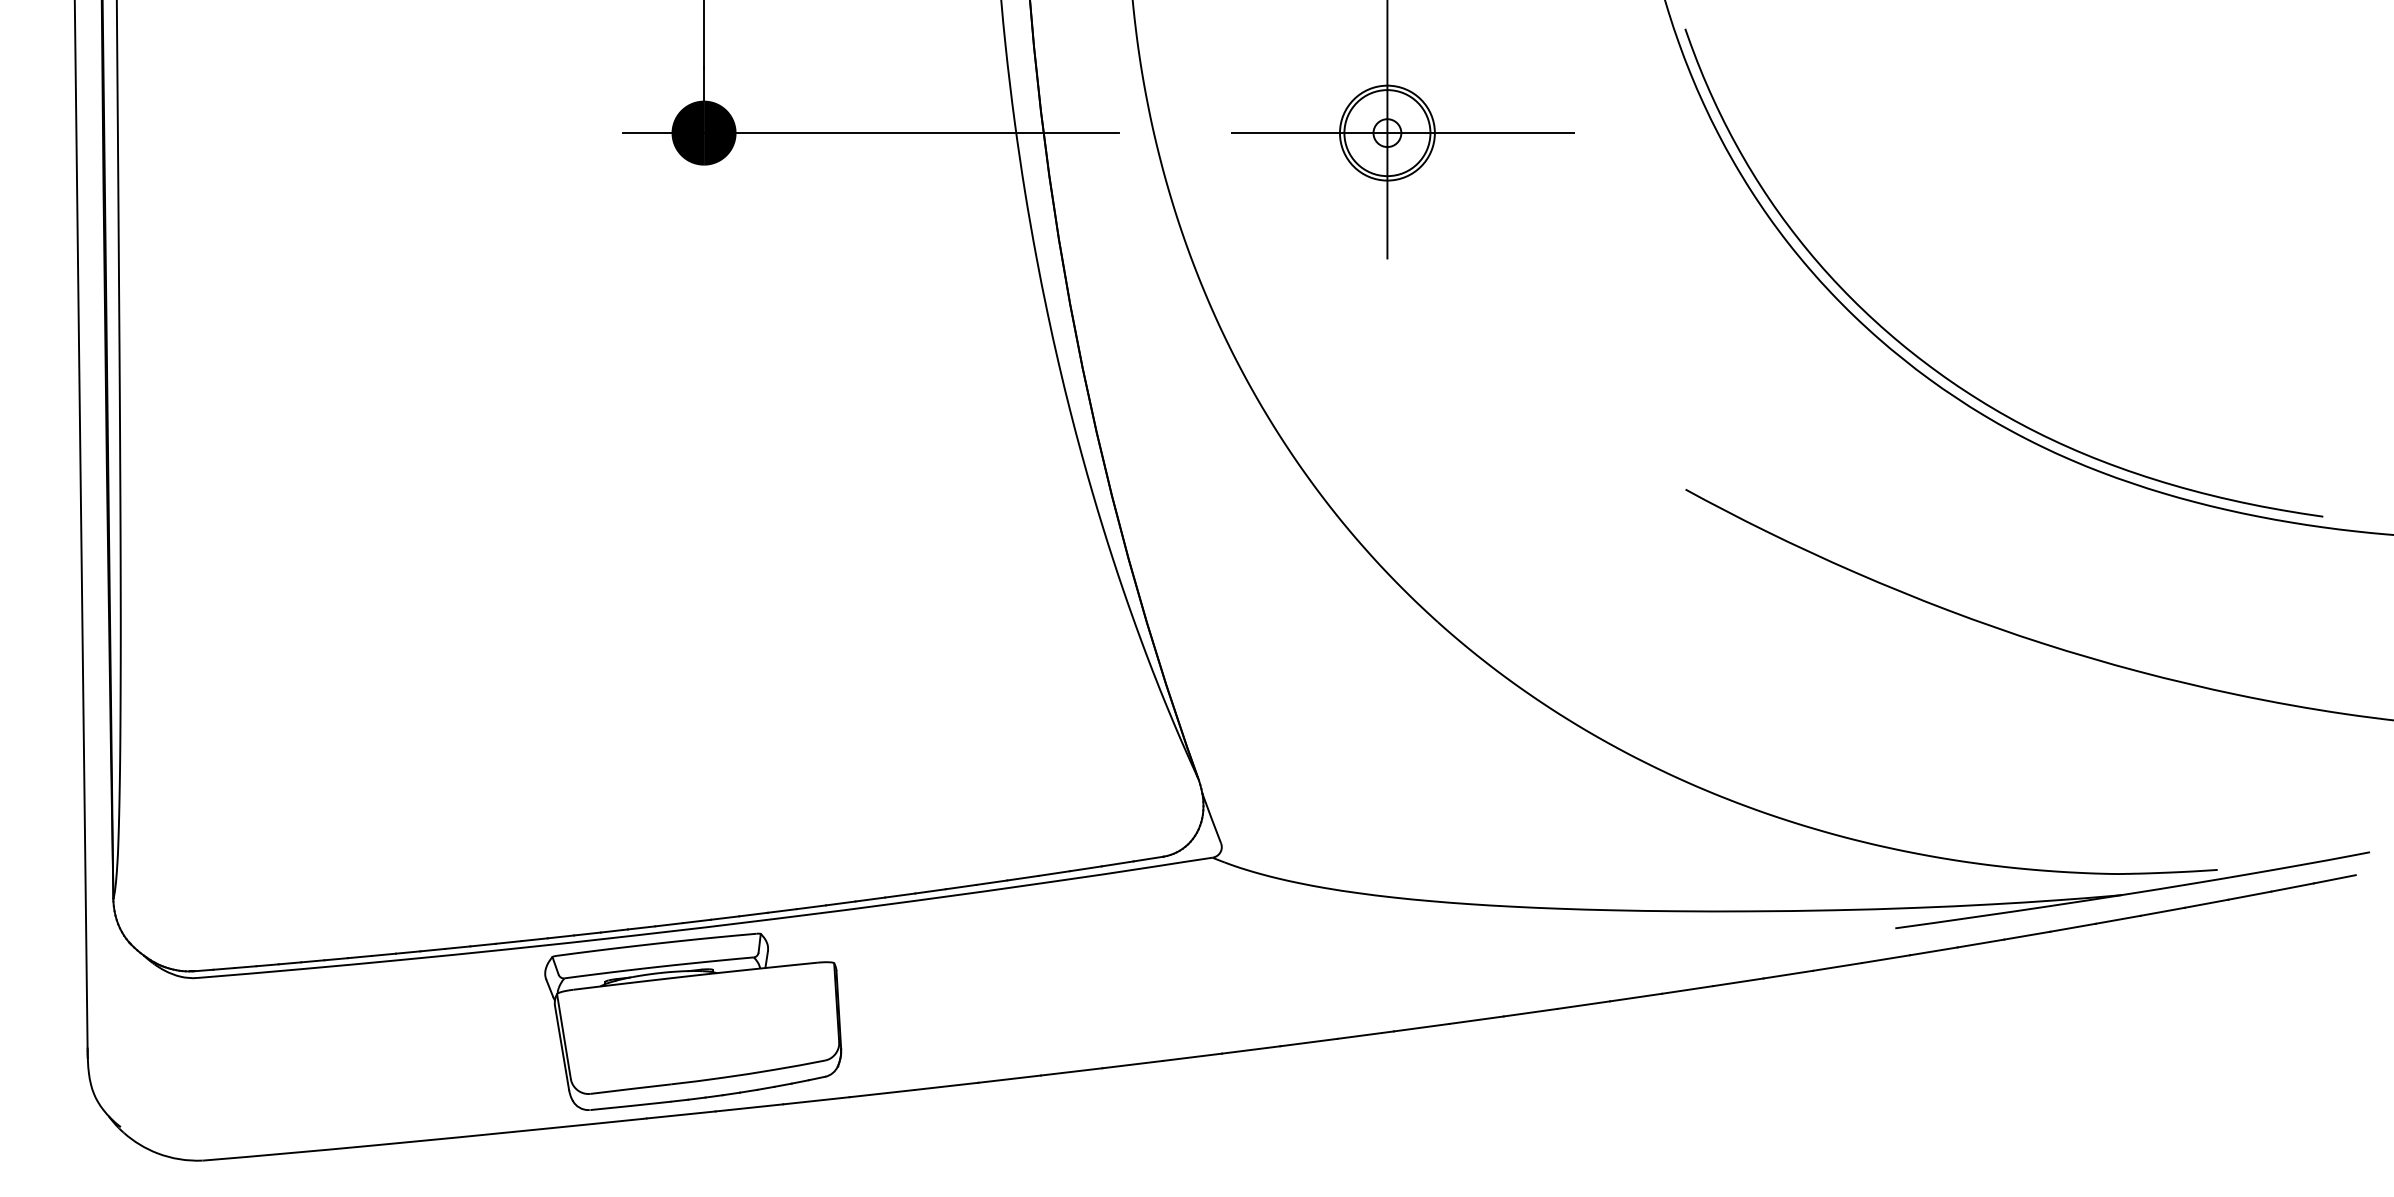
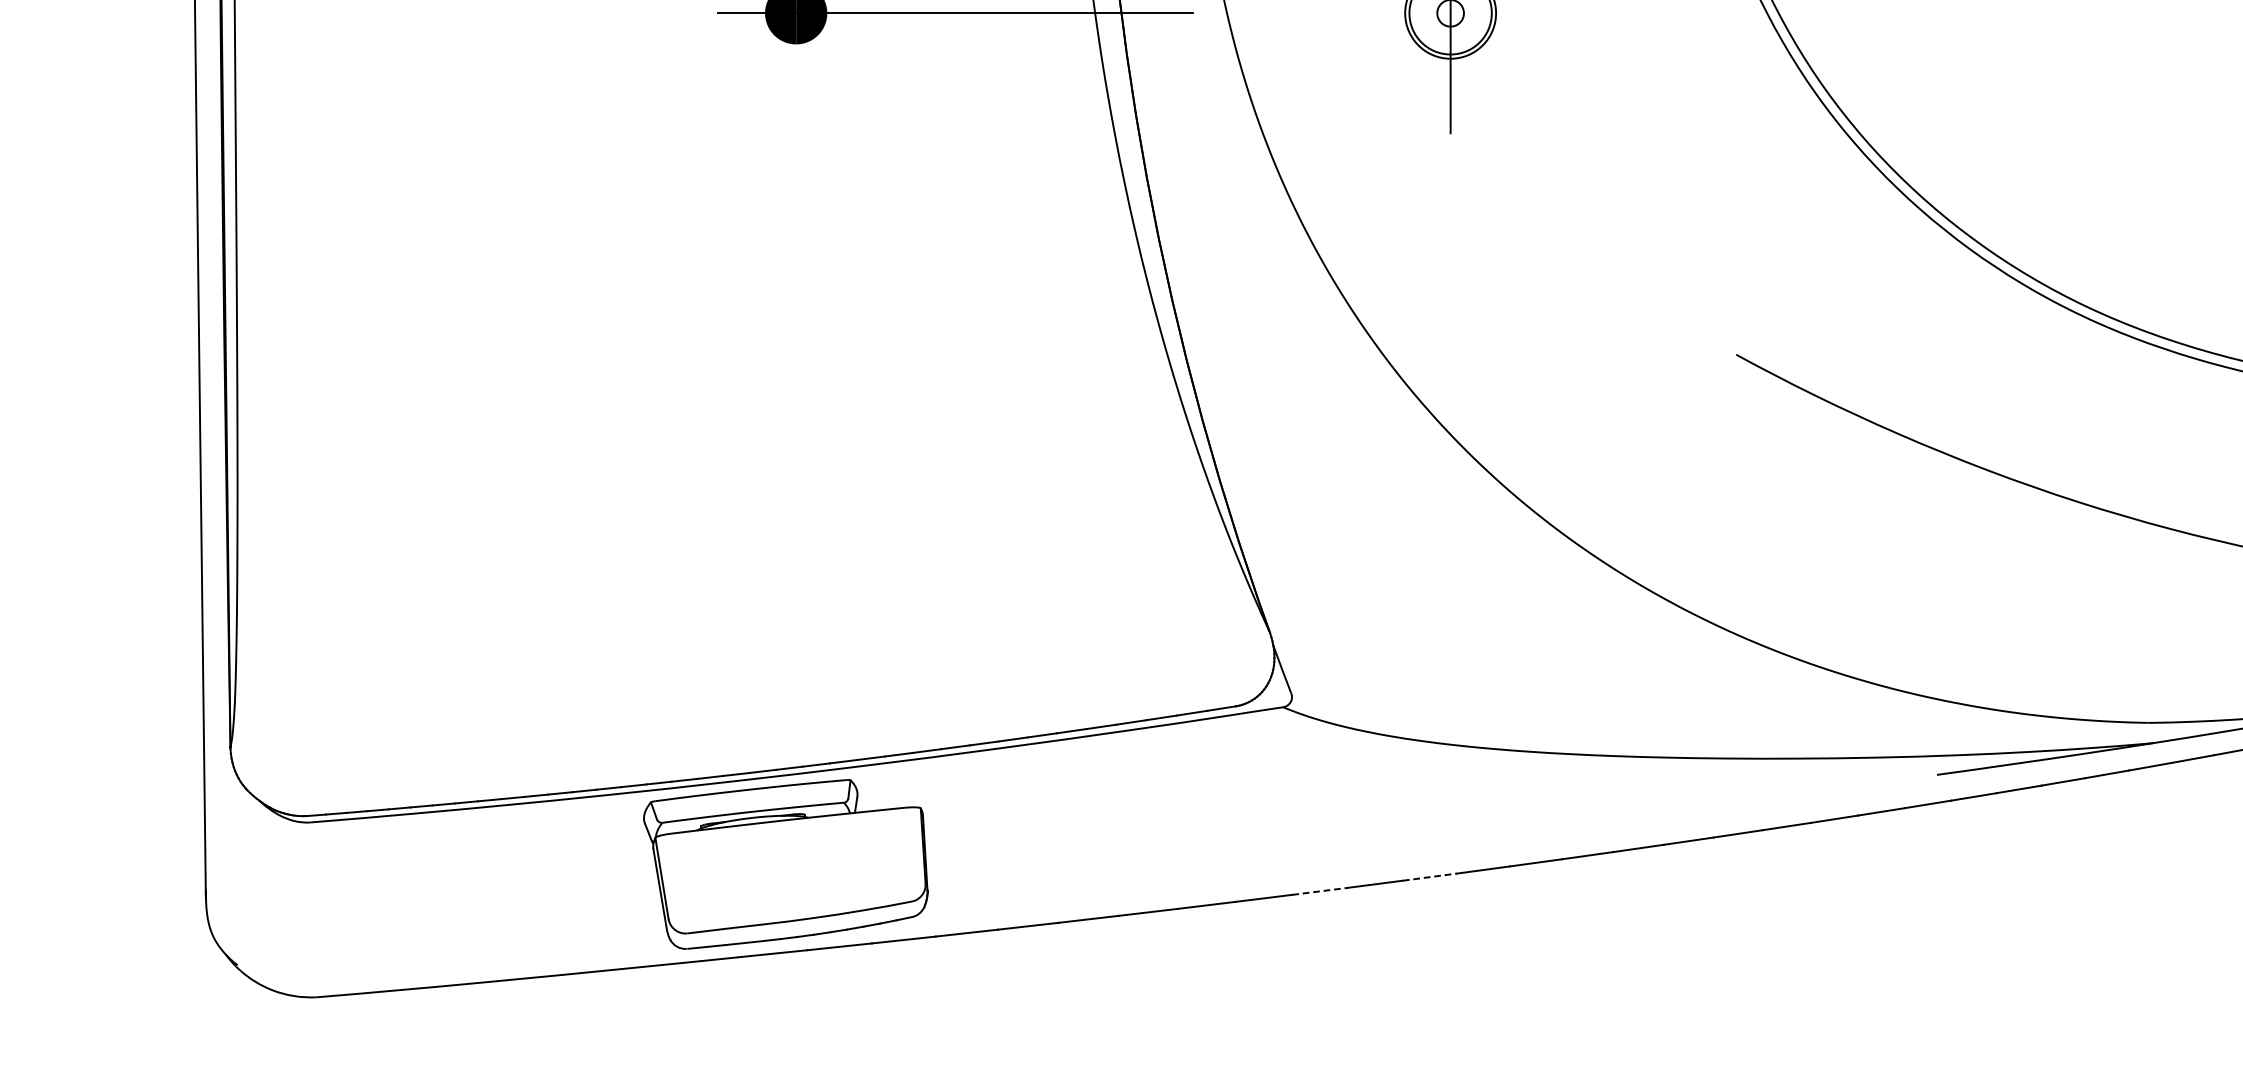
line: (1387, 133) -> (1450, 13), removed
line: (1366, 1035) -> (1430, 877), solid -> dashed
line: (1251, 1049) -> (1320, 890), solid -> dashed

